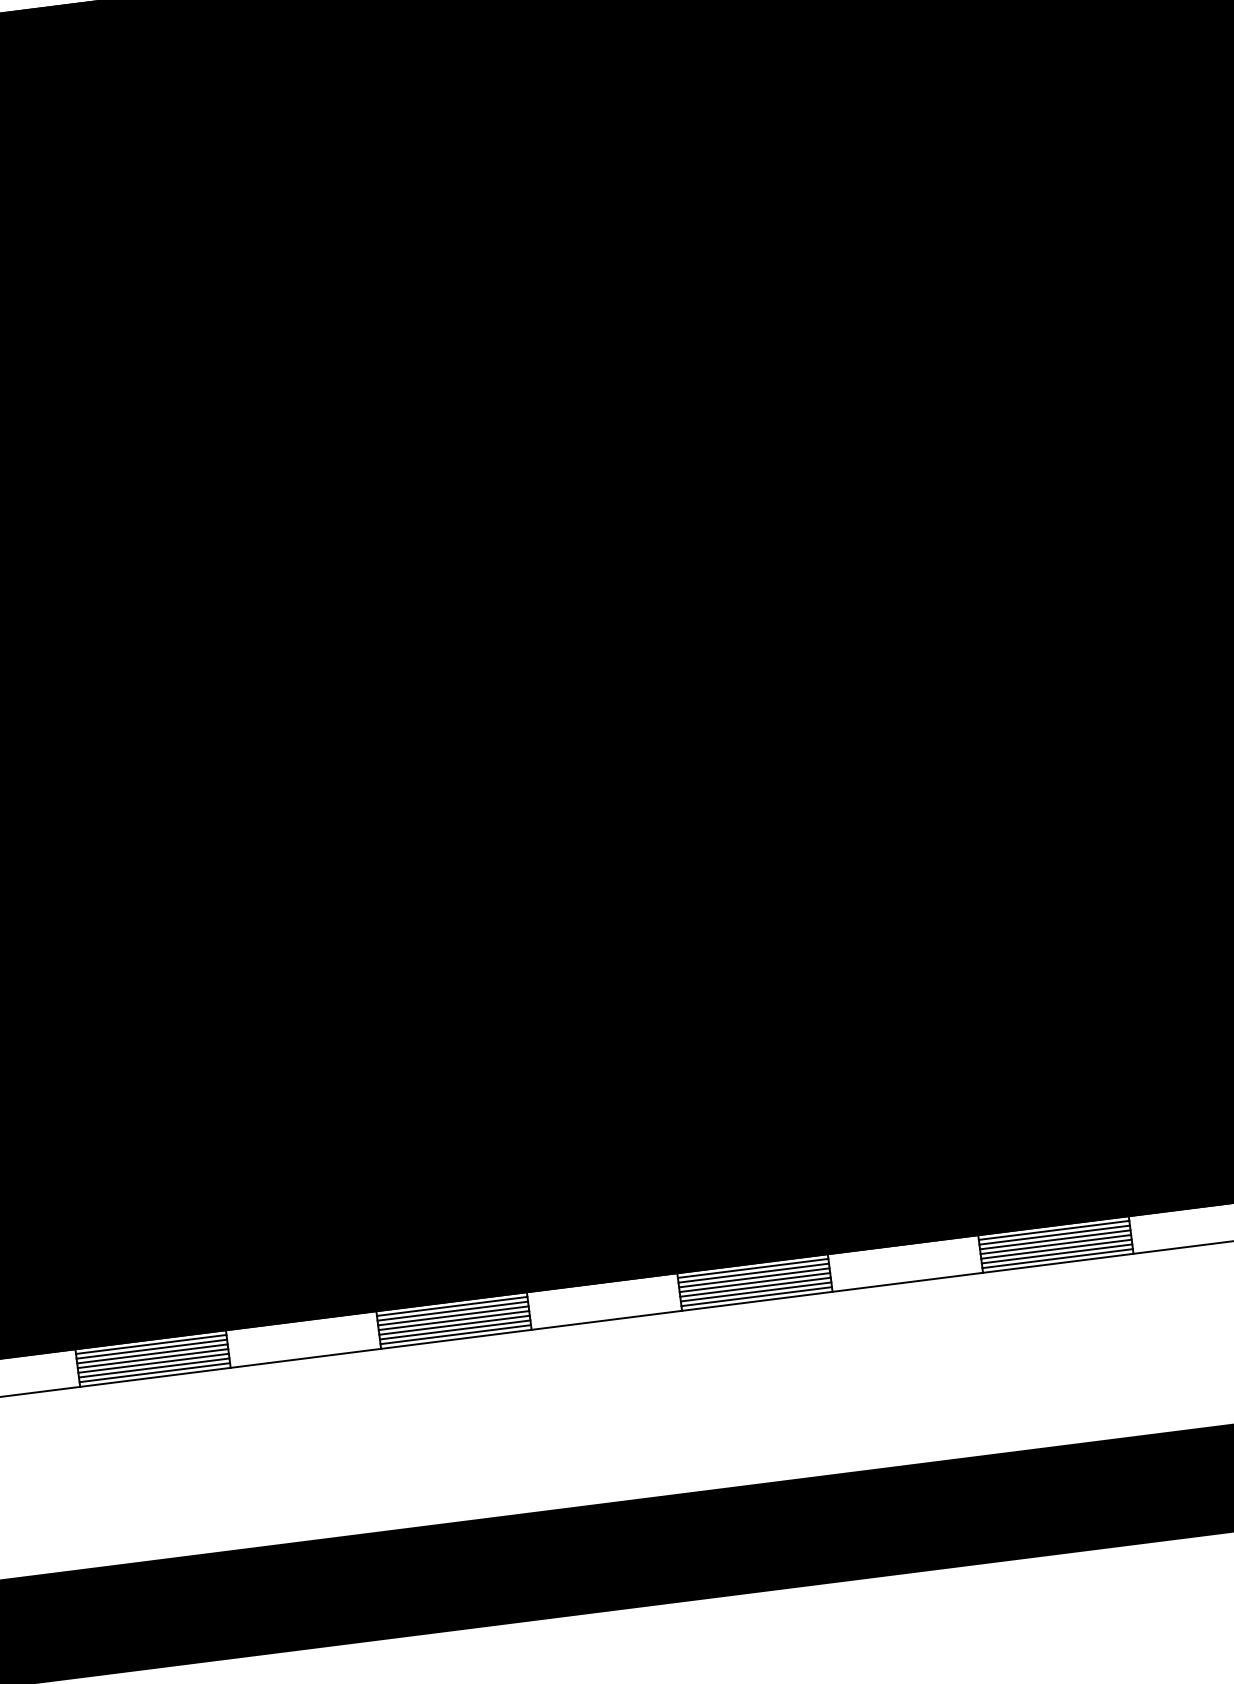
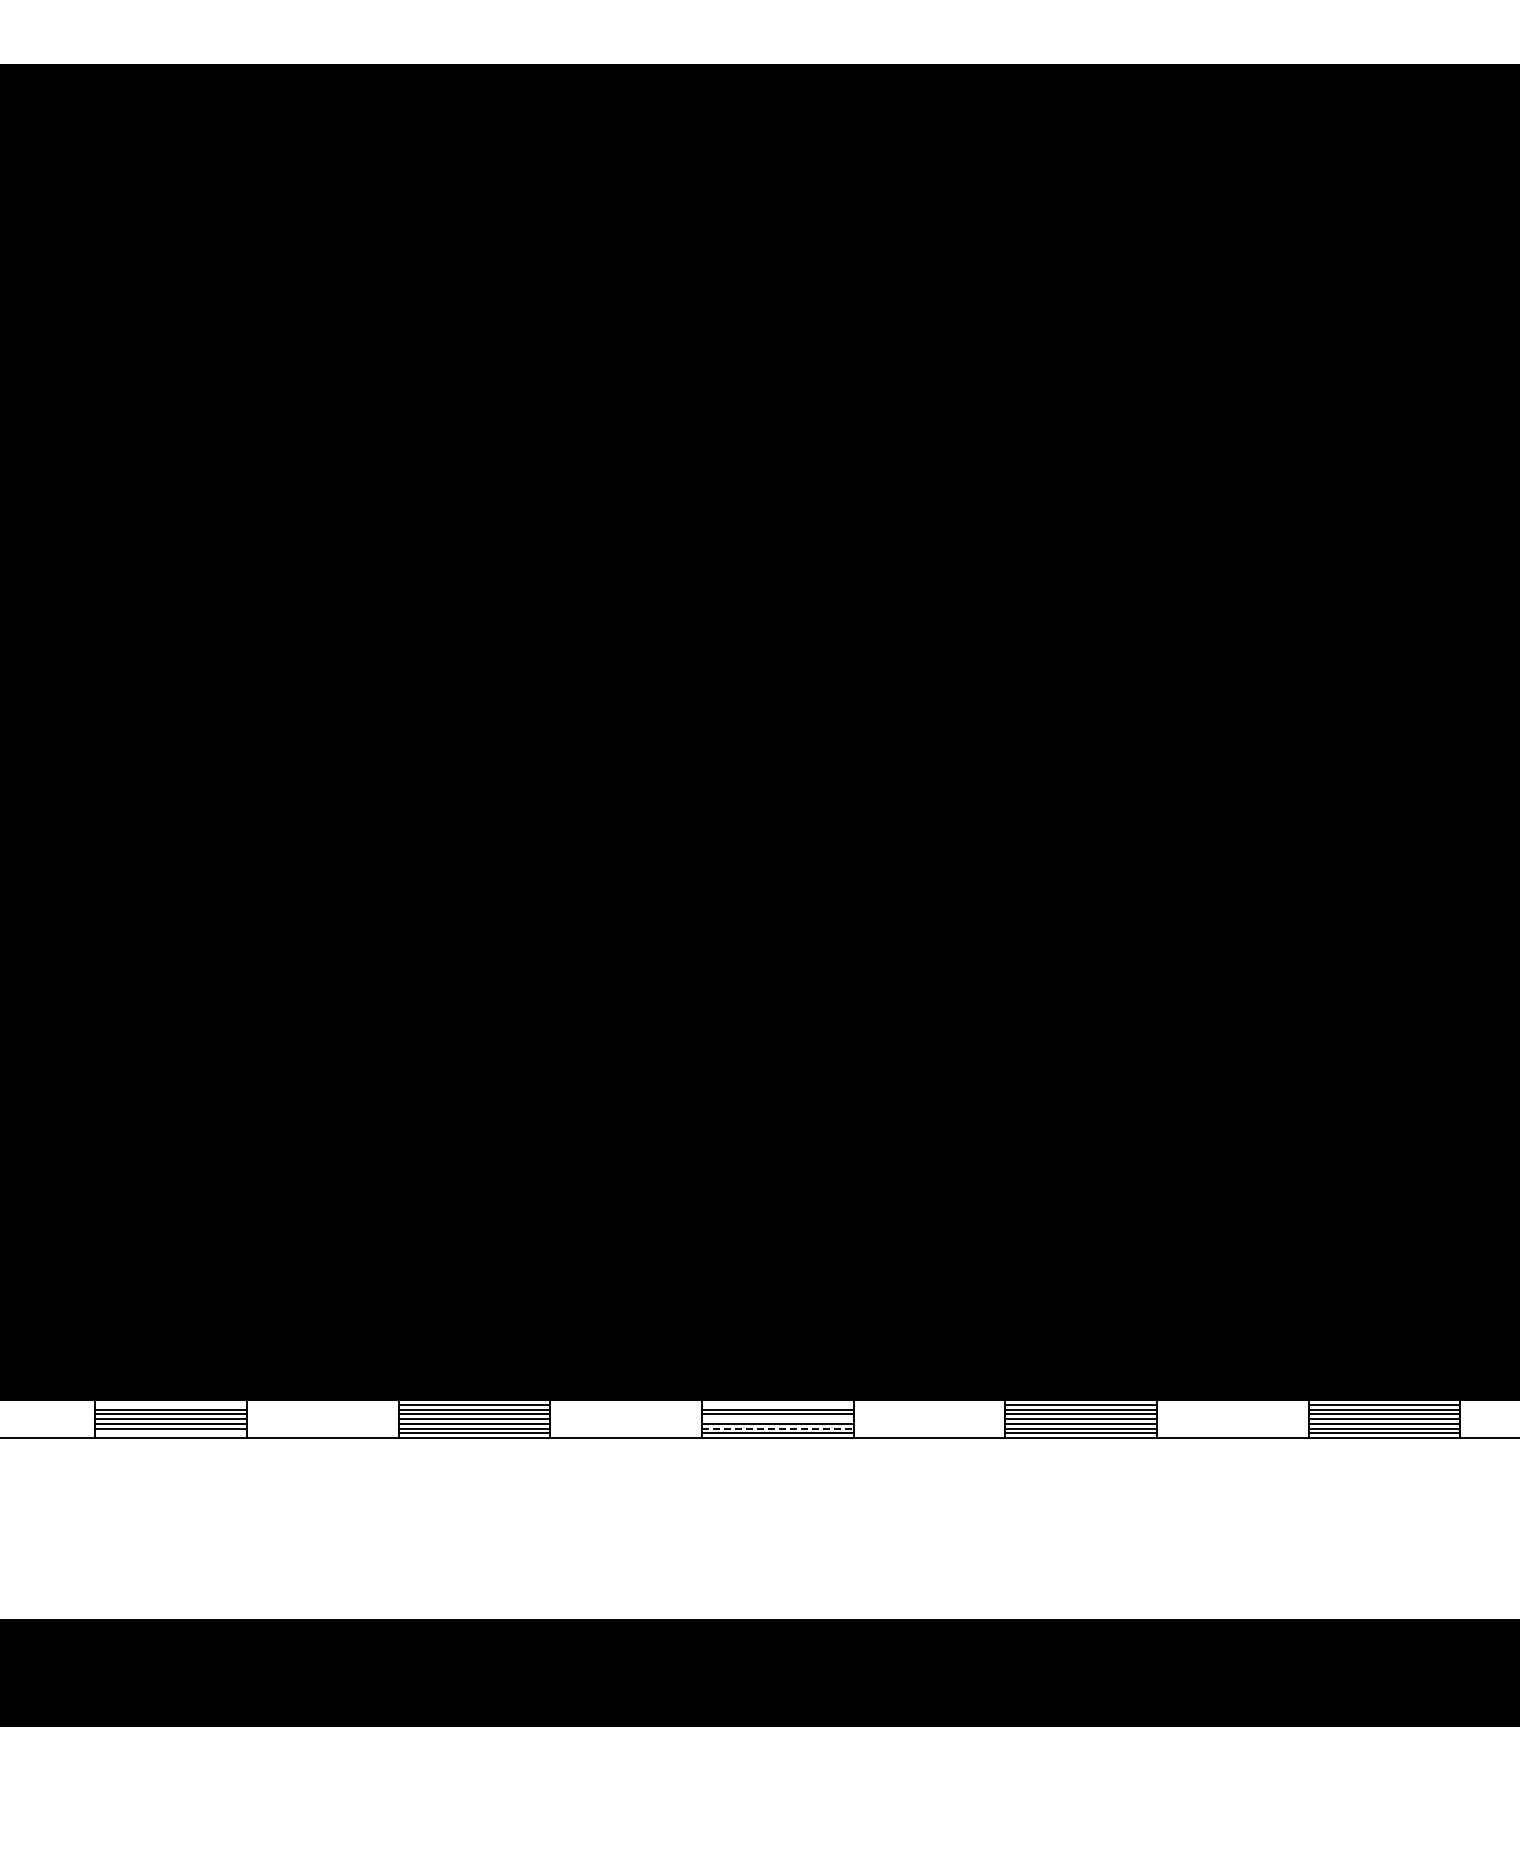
line: (752, 1268) -> (777, 1404), removed
line: (754, 1283) -> (777, 1419), removed
line: (755, 1291) -> (777, 1428), solid -> dashed
line: (150, 1344) -> (170, 1404), removed
line: (154, 1372) -> (170, 1433), removed

